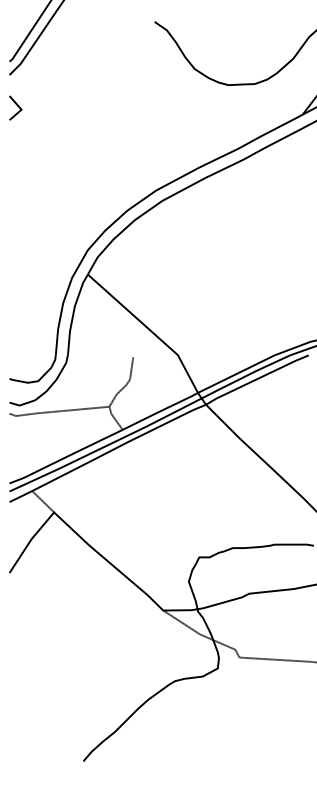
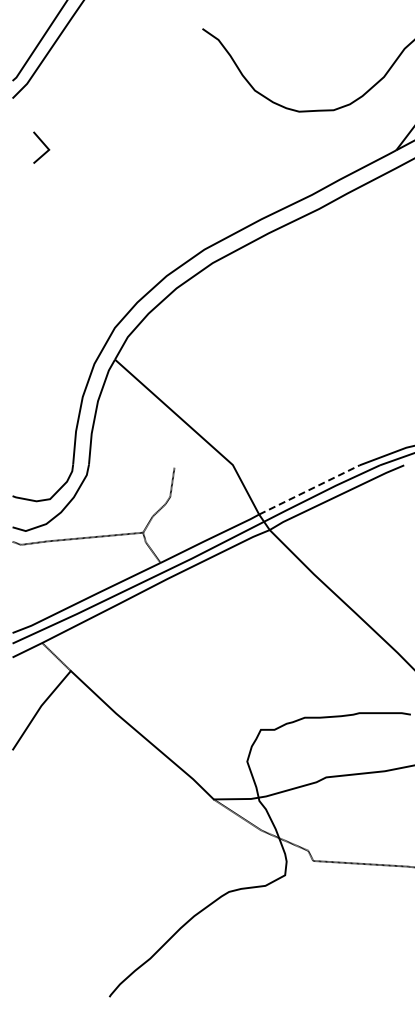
line: (17, 105) -> (43, 144), moved
line: (236, 373) -> (309, 489), solid -> dashed

